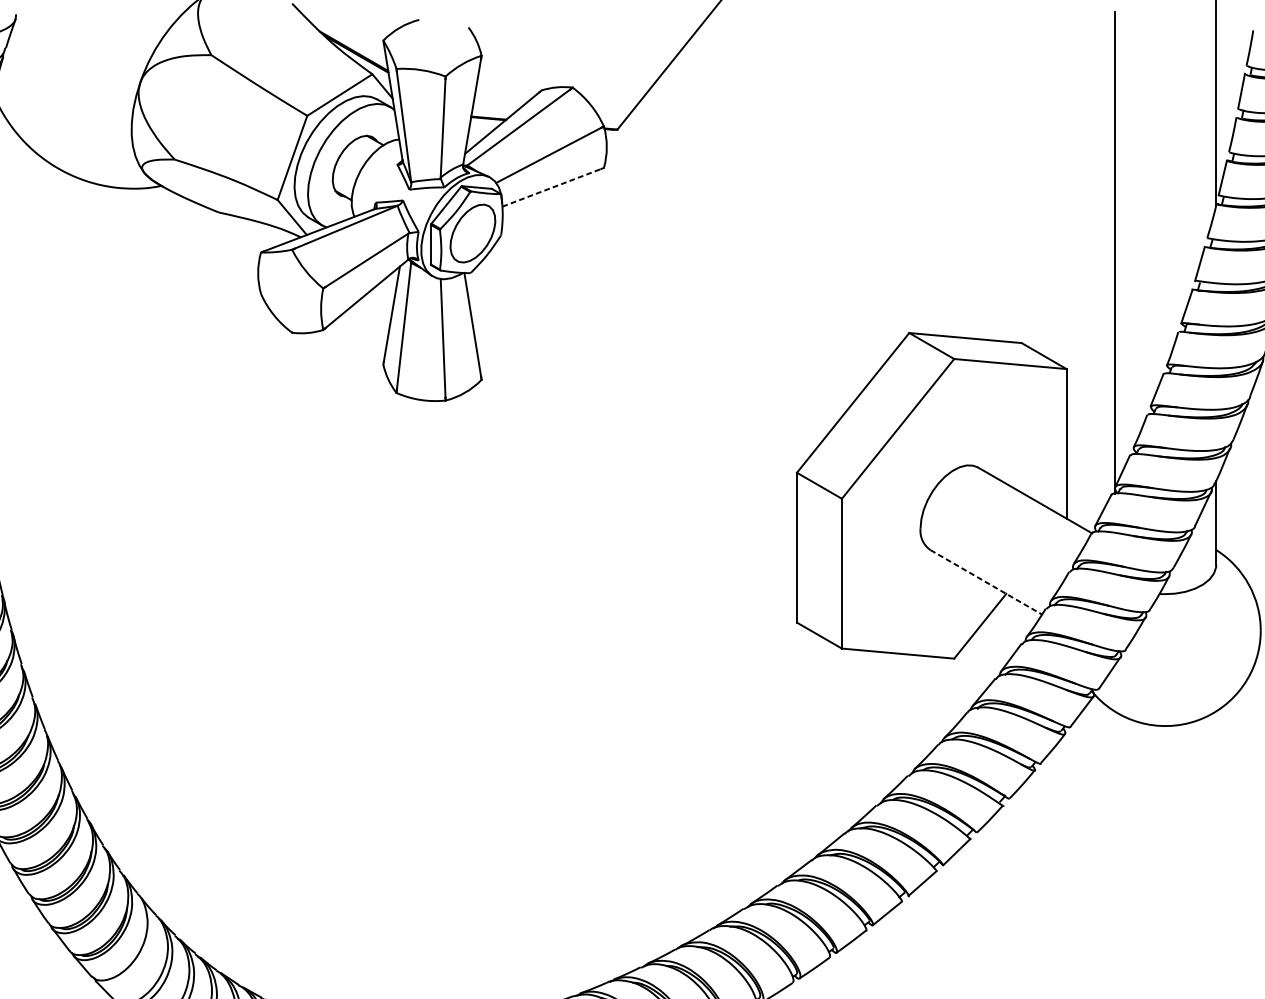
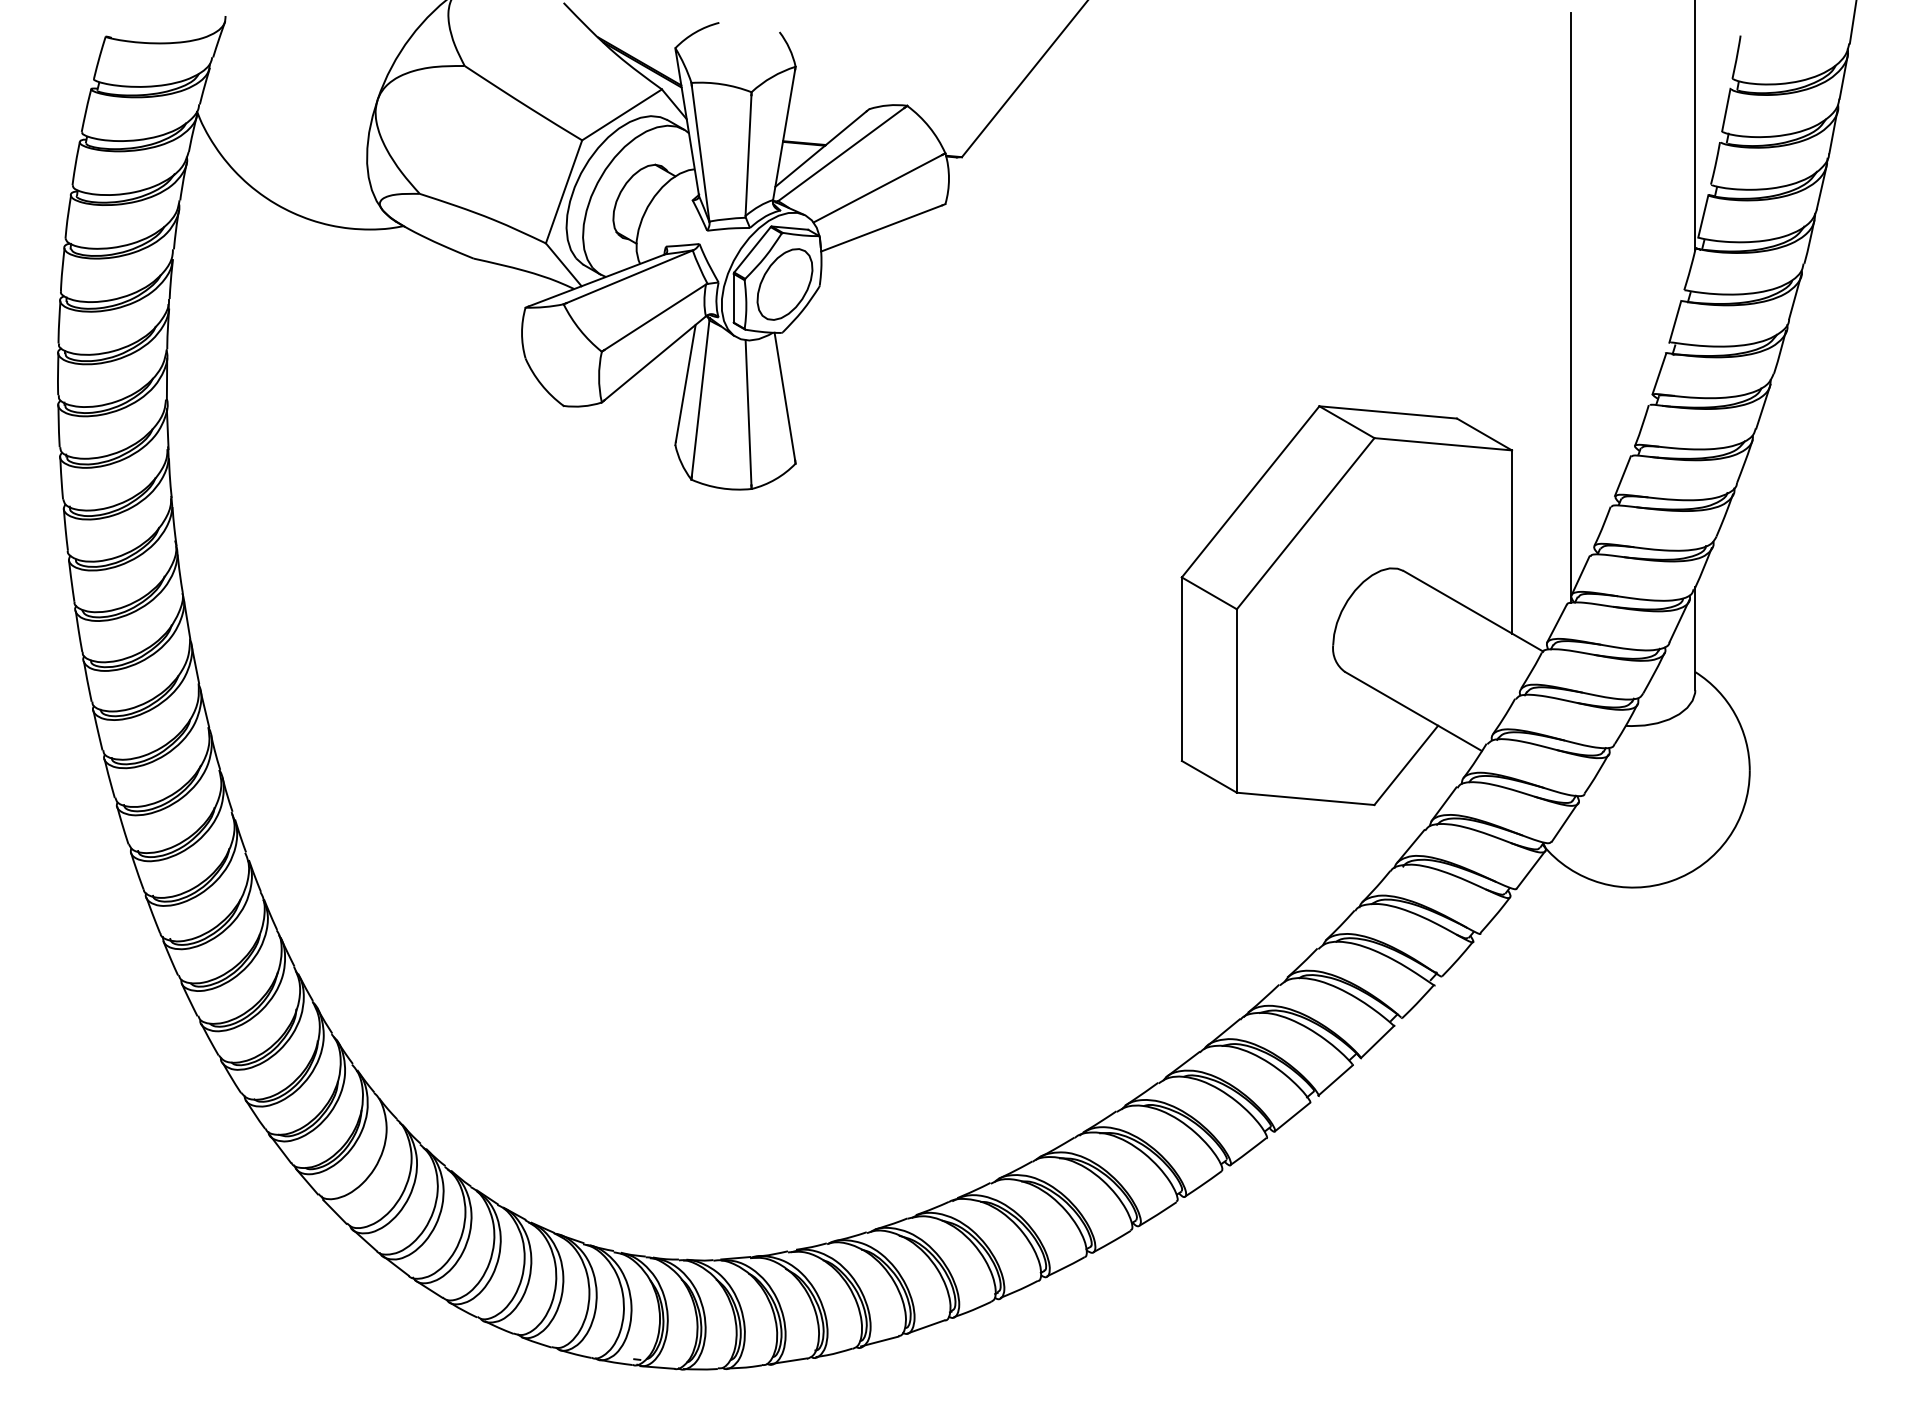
line: (551, 187) -> (881, 228), dashed -> solid
line: (986, 582) -> (1413, 711), dashed -> solid

